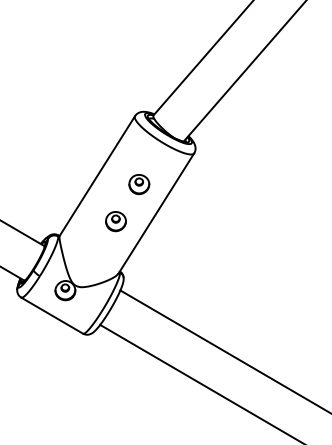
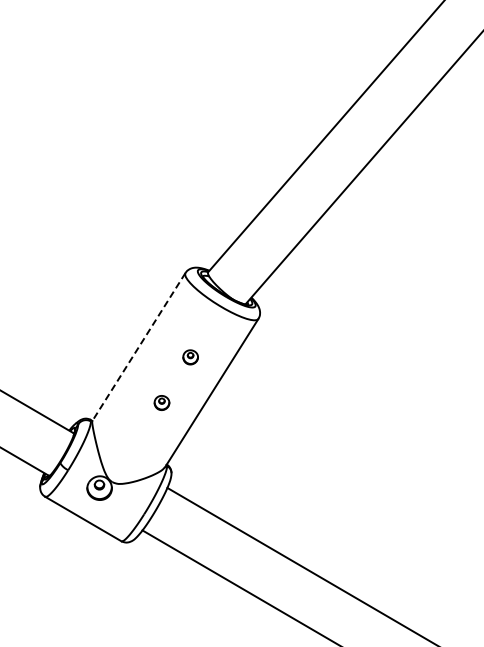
line: (96, 176) -> (138, 347), solid -> dashed
part: (139, 184) -> (190, 357), size x0.6
part: (115, 221) -> (161, 402), size x0.6

